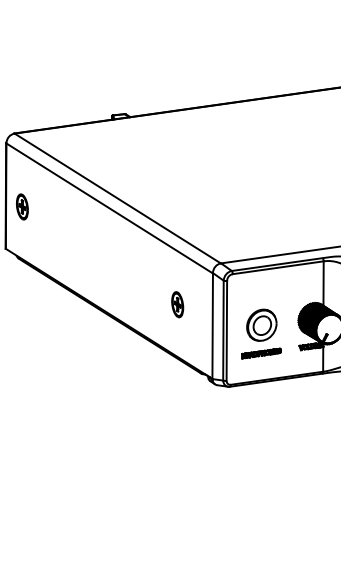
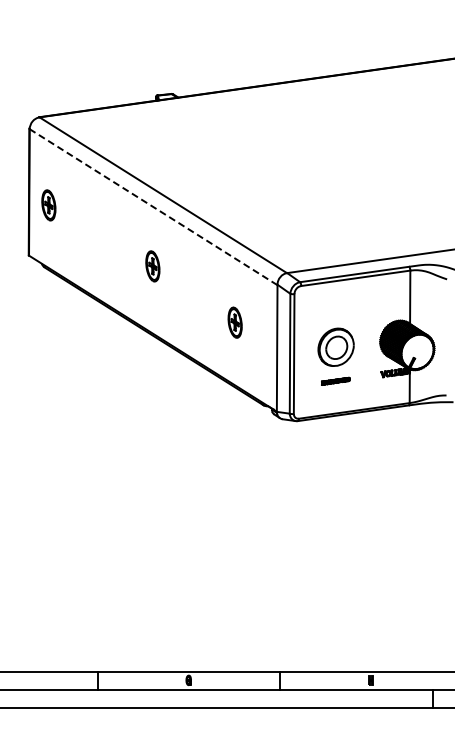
line: (109, 207) -> (153, 206), solid -> dashed
part: (108, 257) -> (152, 266), added
part: (261, 353) -> (335, 381), size x0.6

